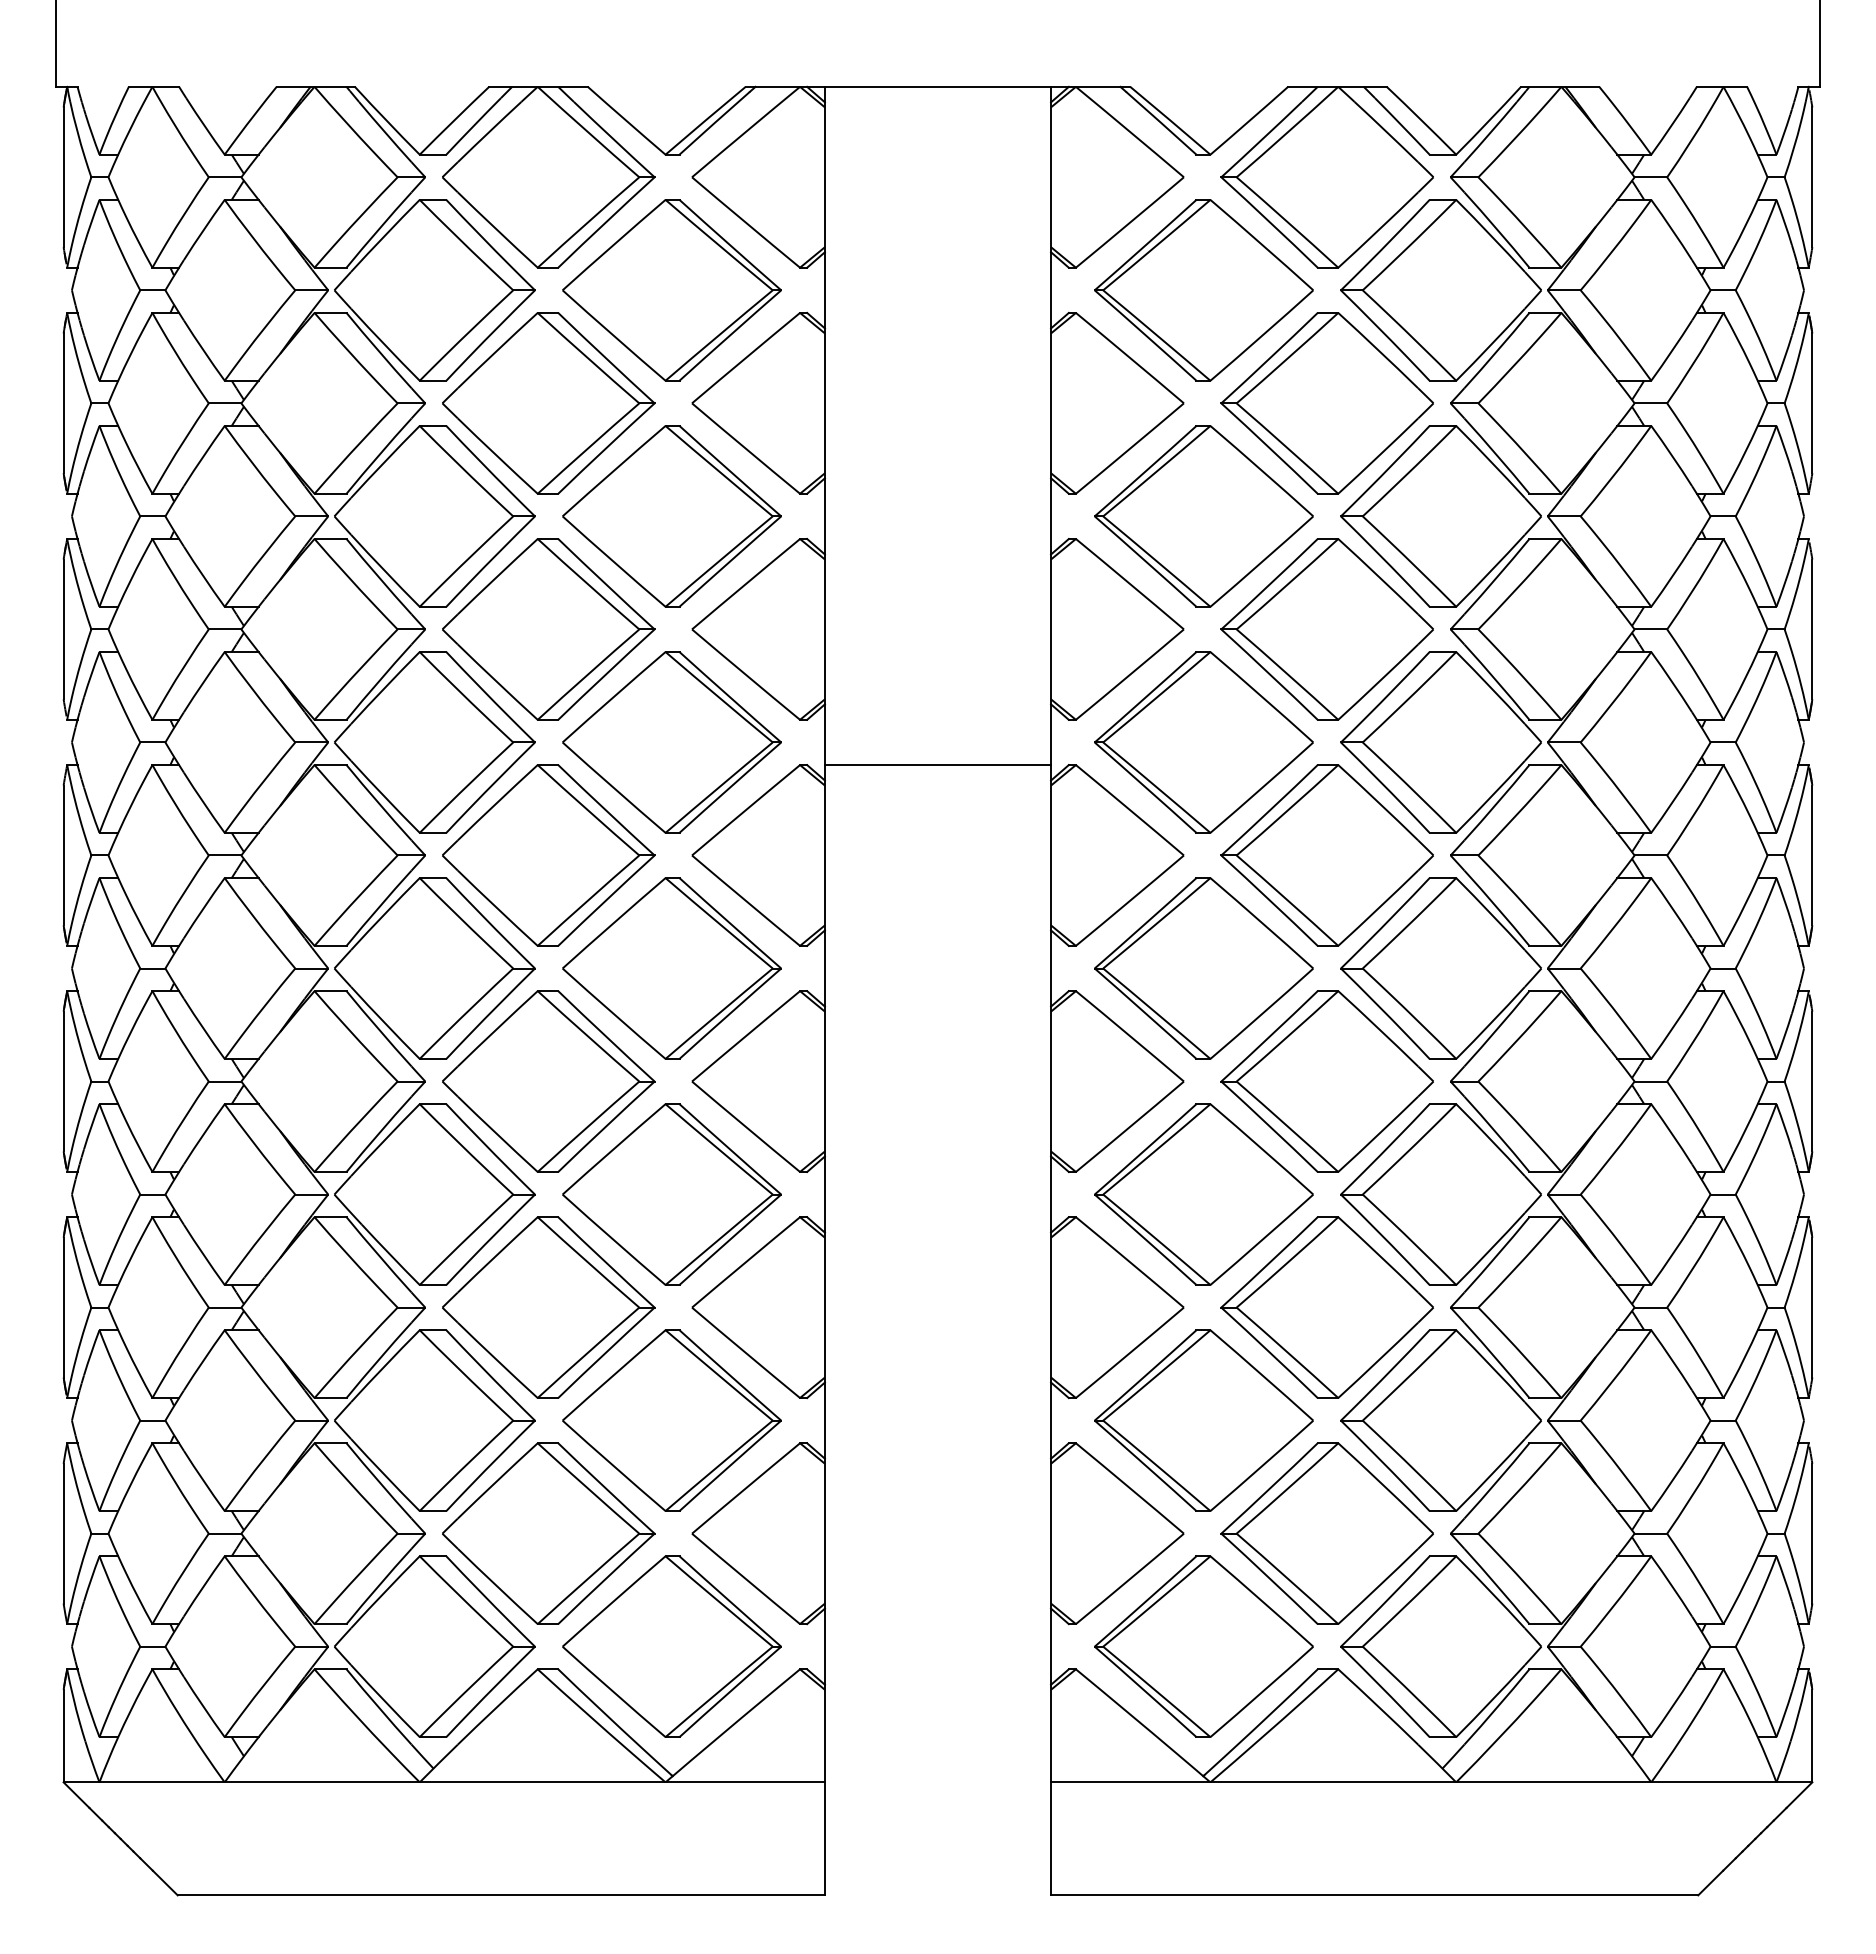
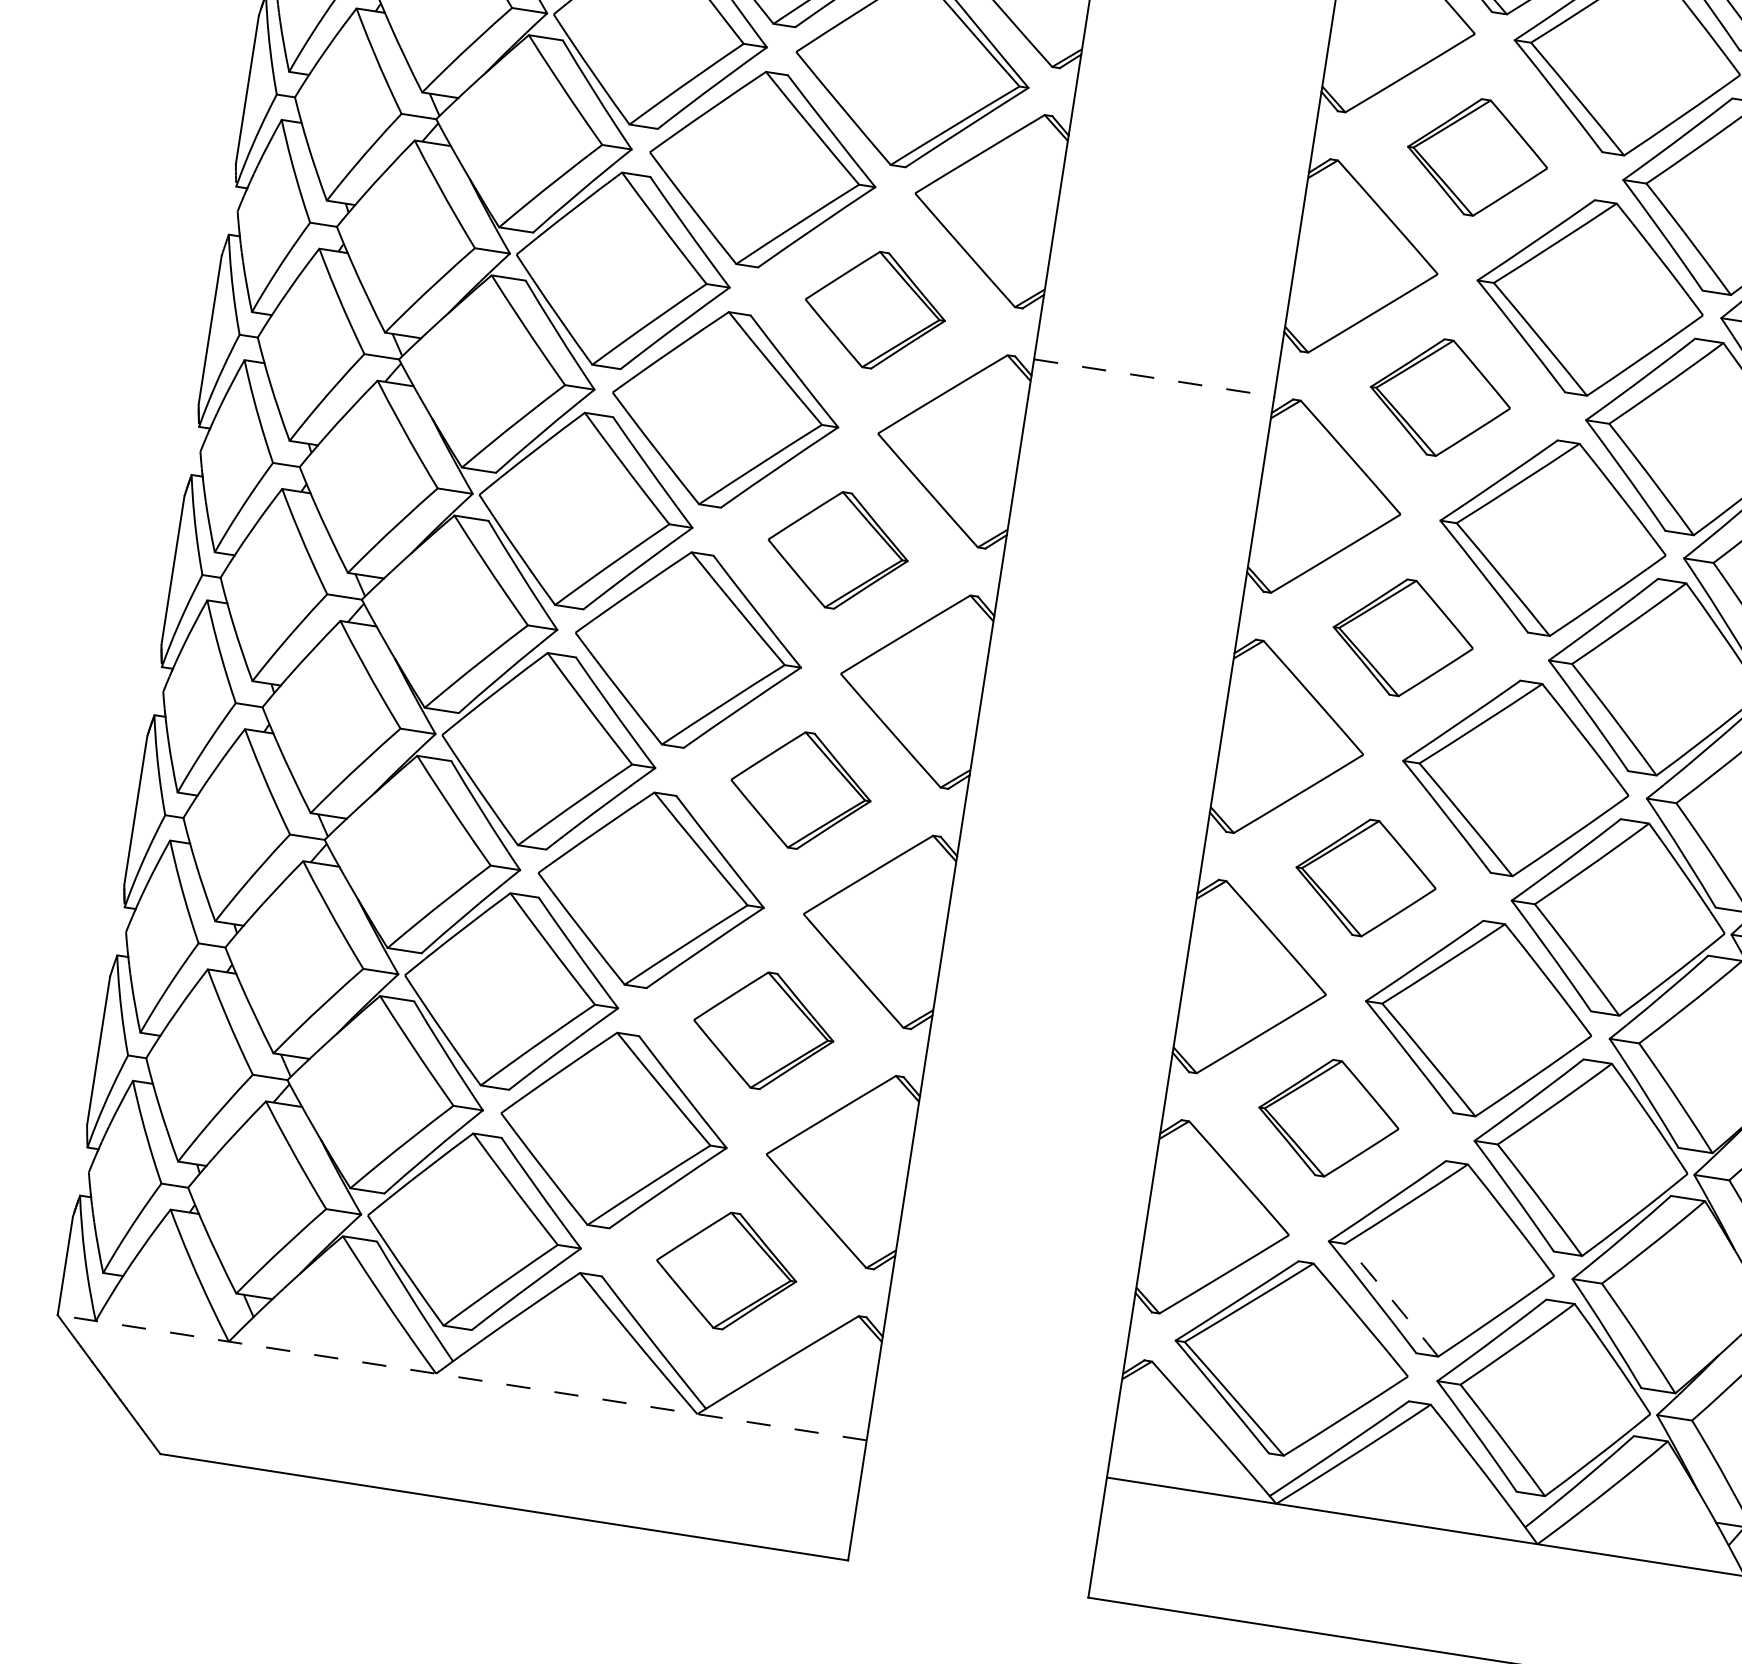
part: (1203, 516) -> (1477, 157), size x0.6
part: (671, 742) -> (874, 310), size x0.6
part: (1203, 742) -> (1440, 397), size x0.6
line: (938, 765) -> (1154, 378), solid -> dashed
part: (671, 968) -> (837, 550), size x0.6
part: (1203, 968) -> (1402, 637), size x0.6
part: (671, 1194) -> (800, 790), size x0.6
part: (1203, 1194) -> (1365, 877), size x0.6
part: (671, 1420) -> (763, 1030), size x0.6
part: (1203, 1420) -> (1328, 1118), size x0.6
arc: (1287, 1578) -> (1391, 1299), solid -> dashed
part: (671, 1646) -> (726, 1270), size x0.6
line: (444, 1782) -> (462, 1377), solid -> dashed

